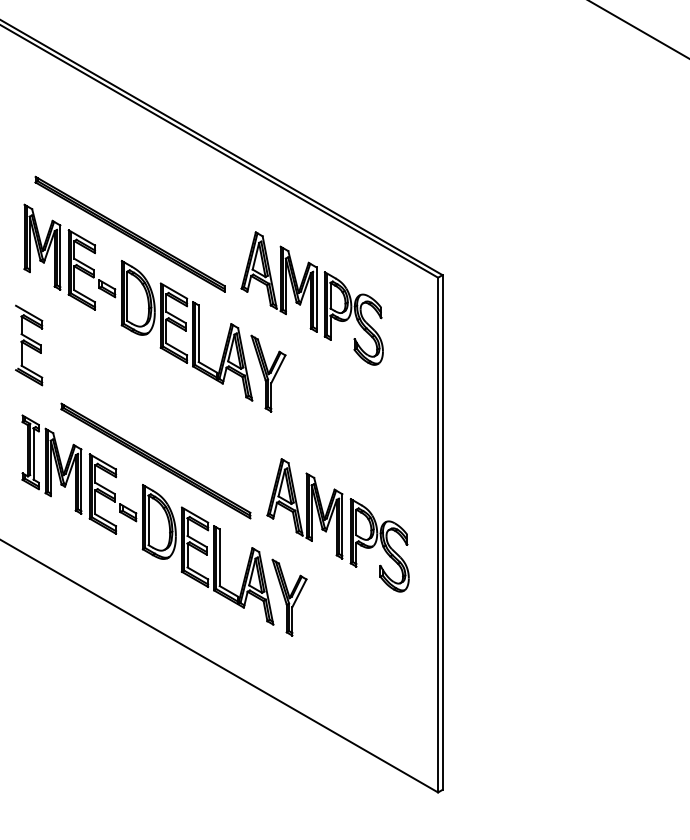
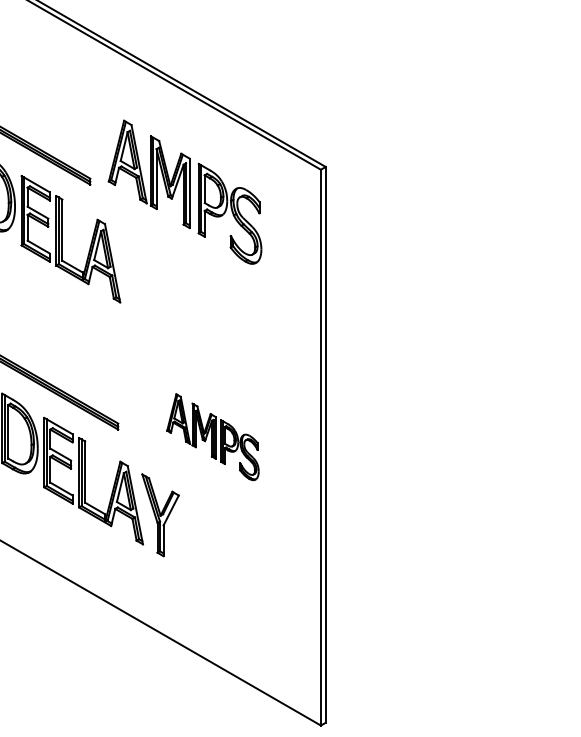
part: (268, 373) -> (137, 273), removed
part: (337, 525) -> (212, 437), size x0.6

